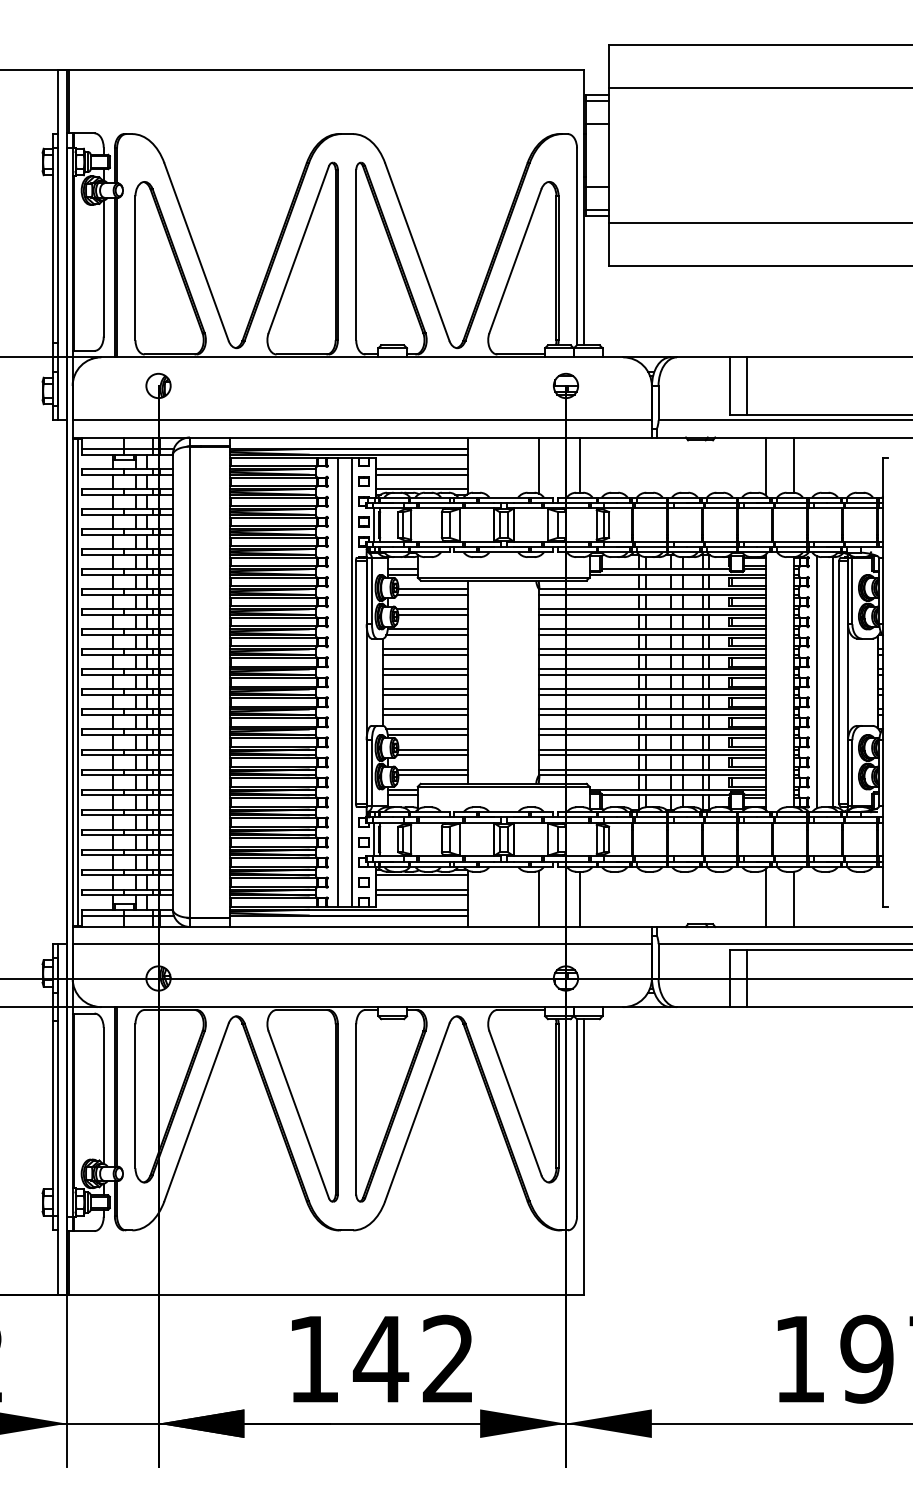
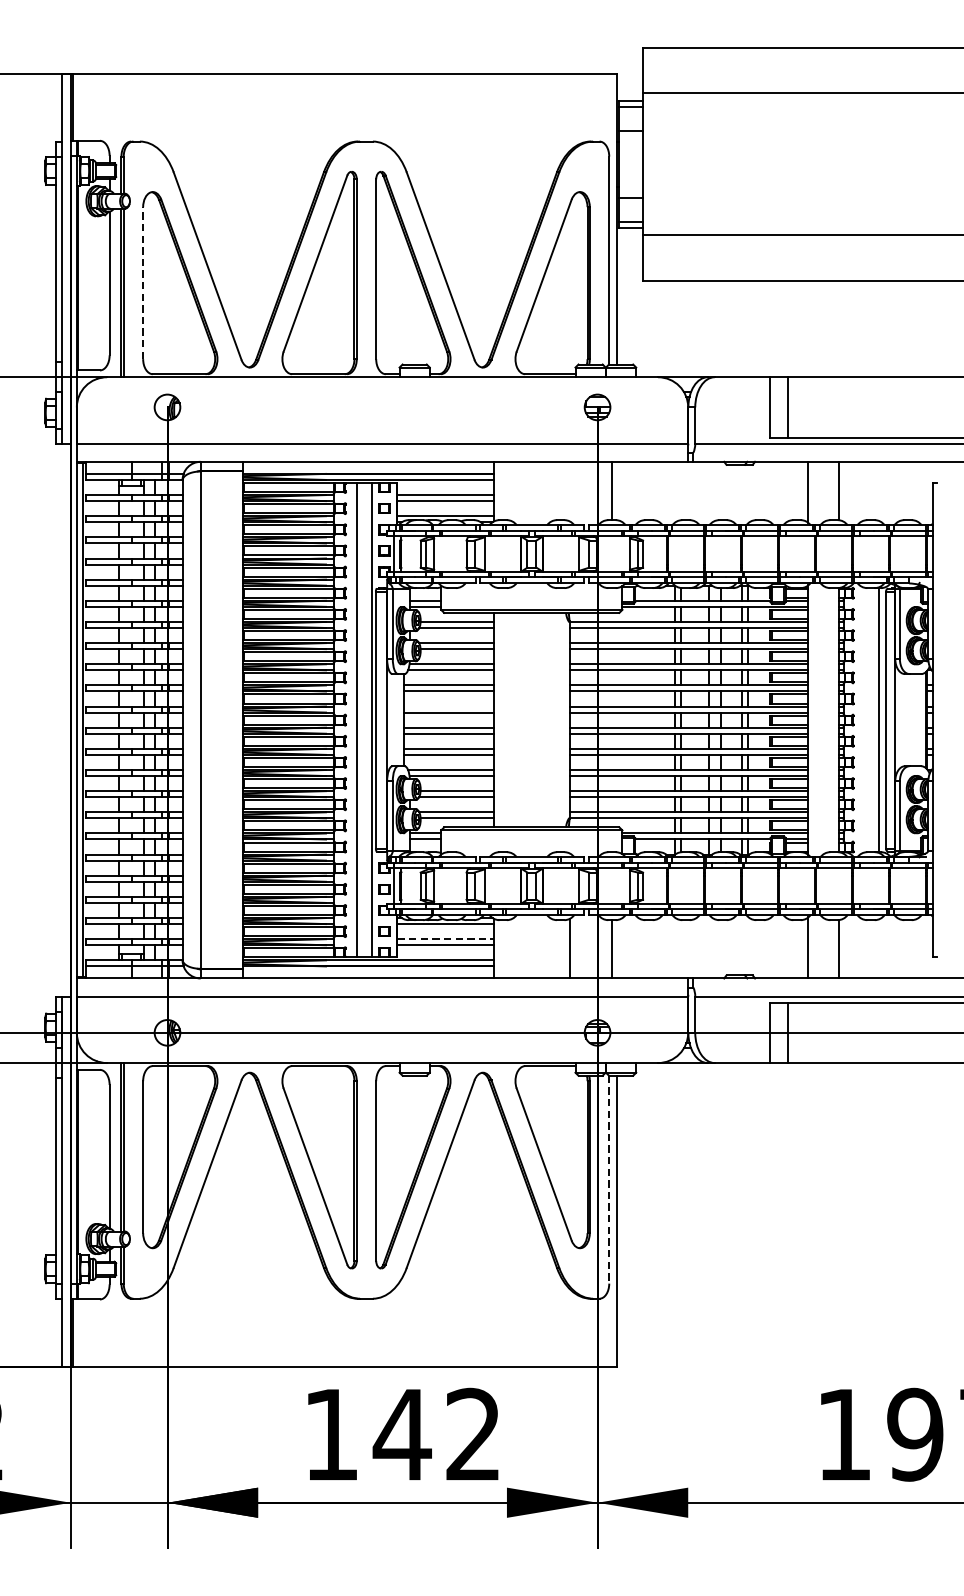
line: (135, 268) -> (143, 283), solid -> dashed
line: (539, 465) -> (569, 491), removed
line: (424, 669) -> (448, 706), removed
line: (816, 682) -> (861, 720), removed
line: (422, 889) -> (446, 938), solid -> dashed
line: (577, 1118) -> (609, 1180), solid -> dashed

